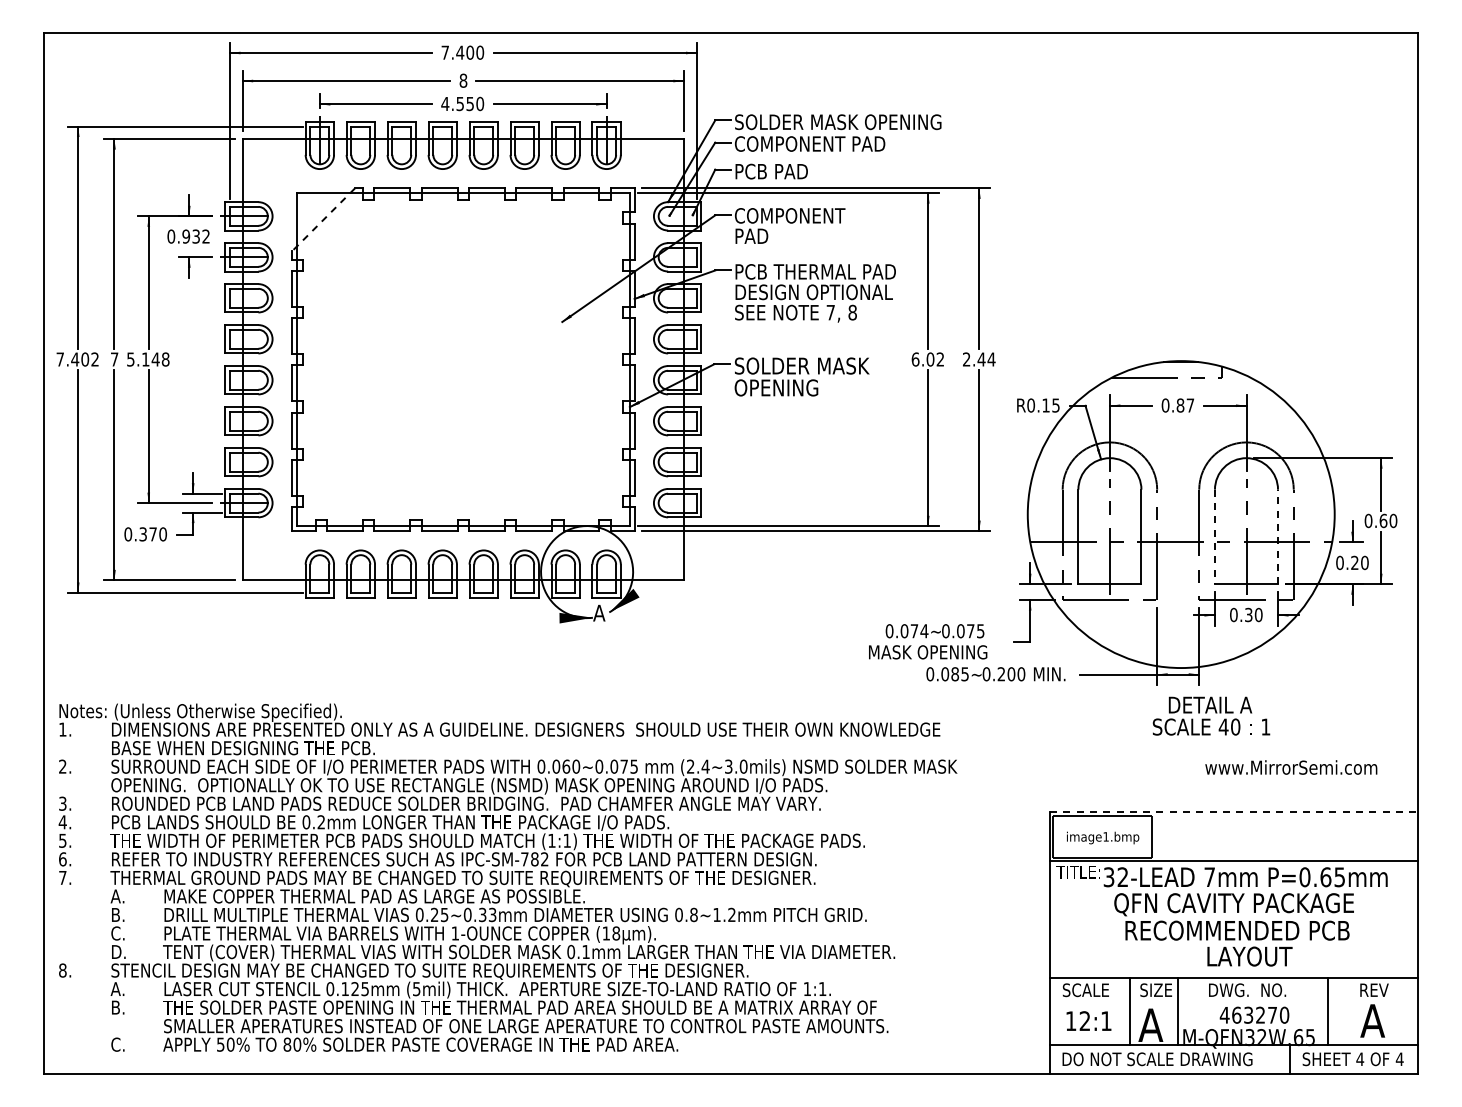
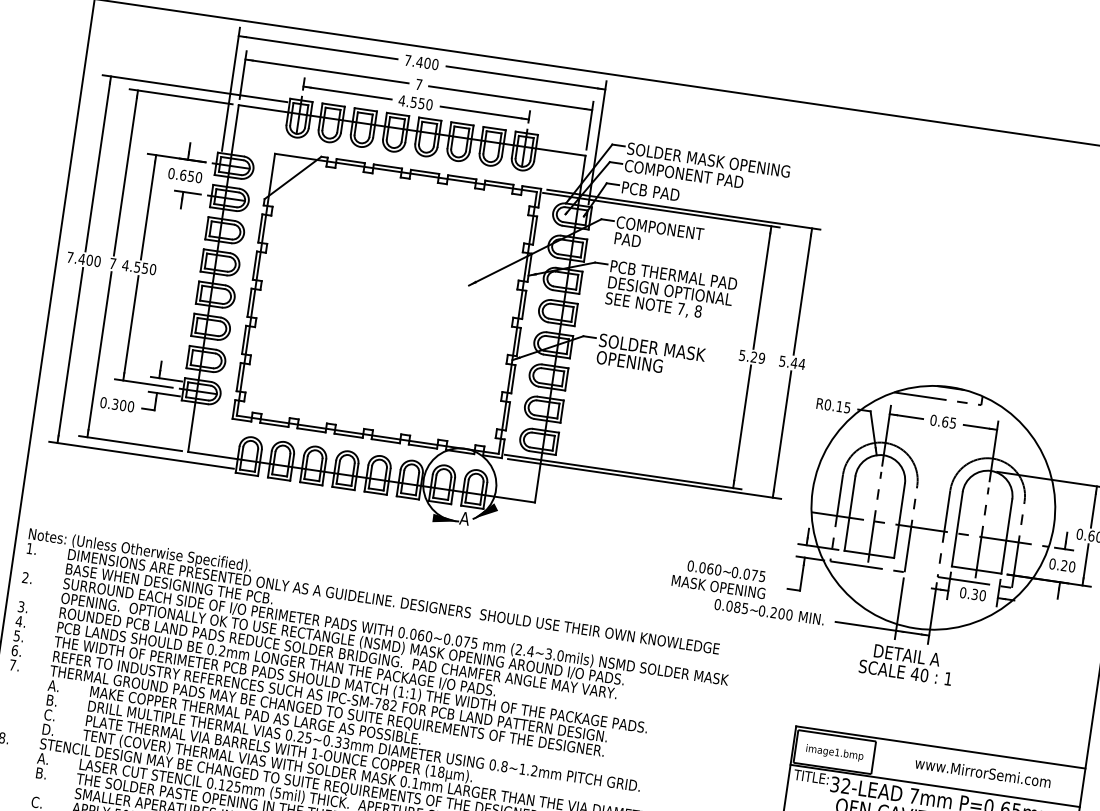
text: (463, 80) -> (419, 84), 8 -> 7
line: (323, 219) -> (293, 177), dashed -> solid
text: (196, 236) -> (191, 176), 0.932 -> 0.650
text: (95, 359) -> (97, 261), 7.402 -> 7.400
text: (147, 359) -> (138, 267), 5.148 -> 4.550
text: (927, 359) -> (751, 356), 6.02 -> 5.29
text: (966, 359) -> (782, 361), 2.44 -> 5.44
text: (1185, 405) -> (949, 422), 0.87 -> 0.65
text: (153, 534) -> (123, 405), 0.370 -> 0.300
line: (1278, 536) -> (1007, 536), dashed -> solid
line: (1214, 537) -> (956, 529), dashed -> solid
text: (919, 631) -> (714, 569), 0.074~ -> 0.060~
text: (1211, 715) -> (906, 663), moved
text: (1291, 767) -> (983, 772), moved
line: (1234, 811) -> (941, 747), dashed -> solid

